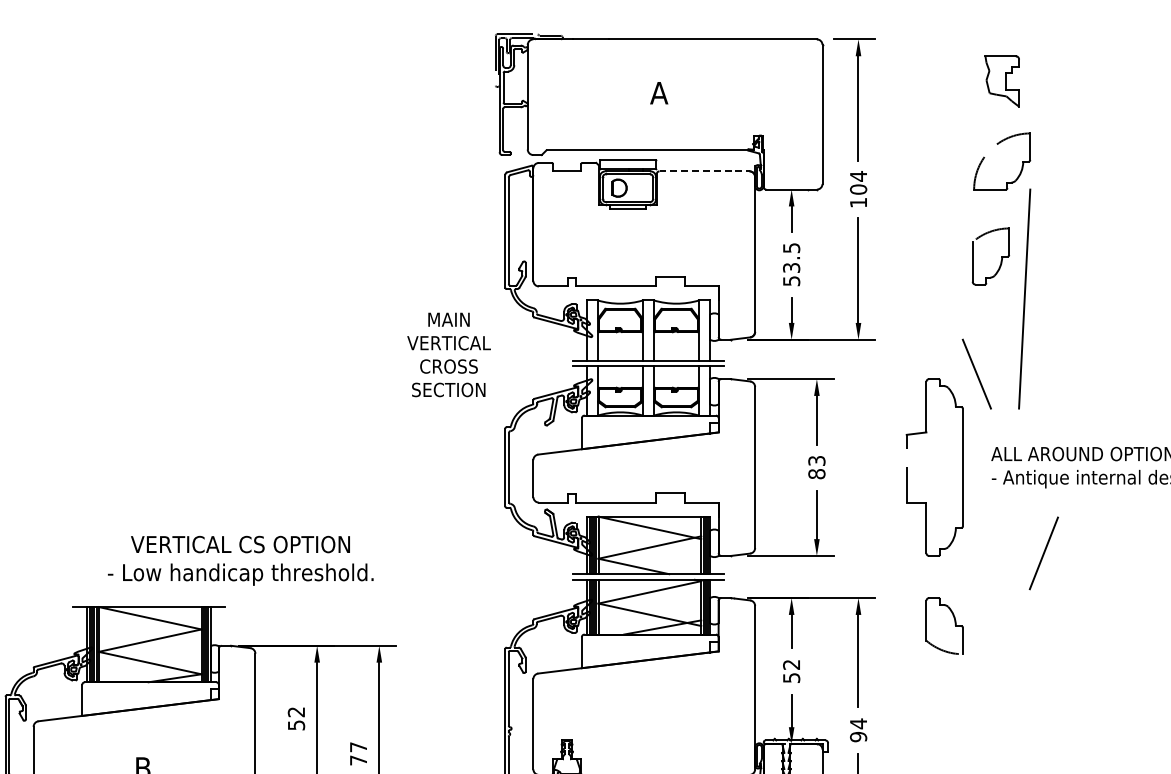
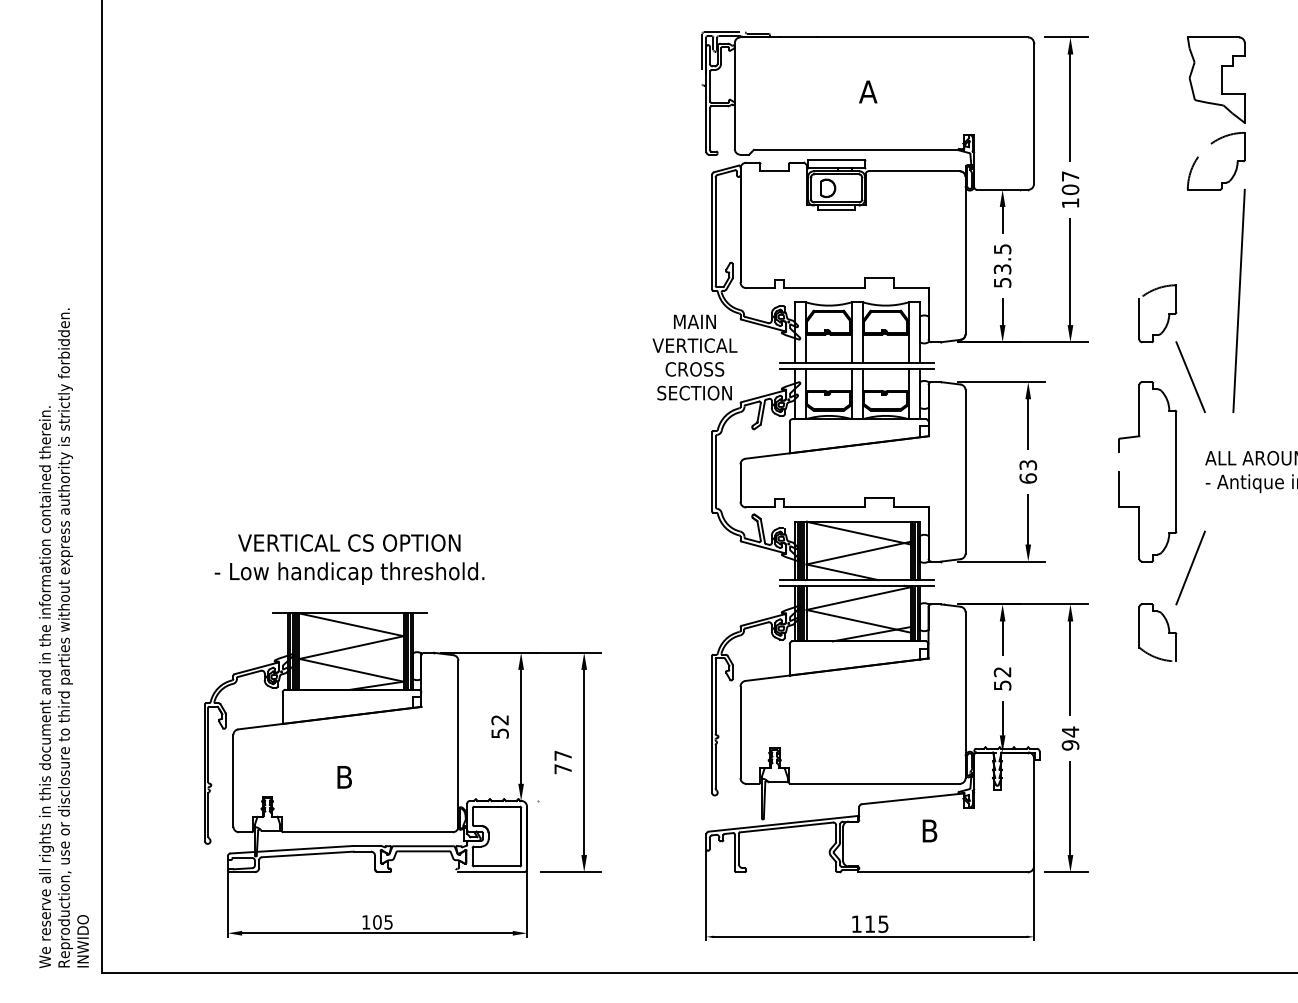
part: (1002, 80) -> (1216, 79), size x1.67
line: (704, 171) -> (914, 171), dashed -> solid
text: (858, 176) -> (1070, 176), 104 -> 107
part: (1001, 256) -> (1168, 313), moved
text: (448, 354) -> (694, 357), moved
text: (816, 474) -> (1027, 478), 83 -> 63
line: (1043, 552) -> (1190, 567), moved
text: (240, 560) -> (349, 559), moved

